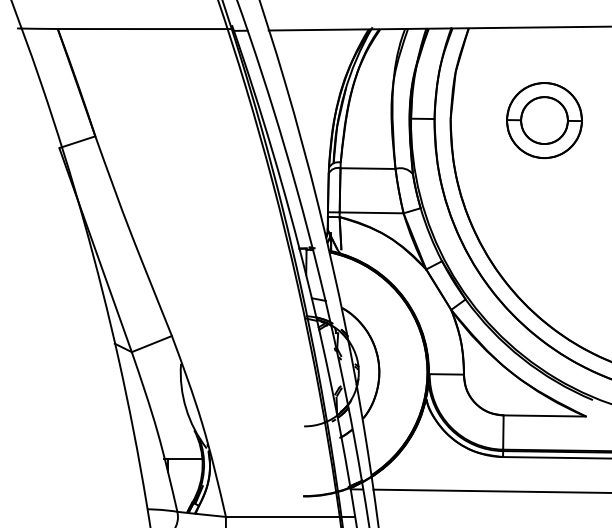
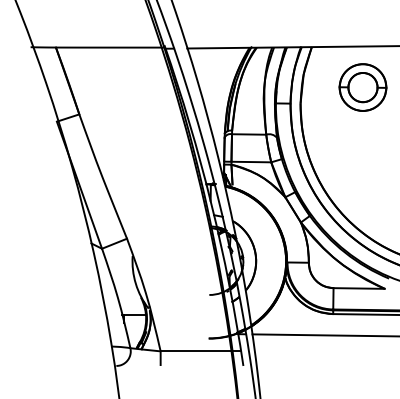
part: (543, 120) -> (362, 87), moved

